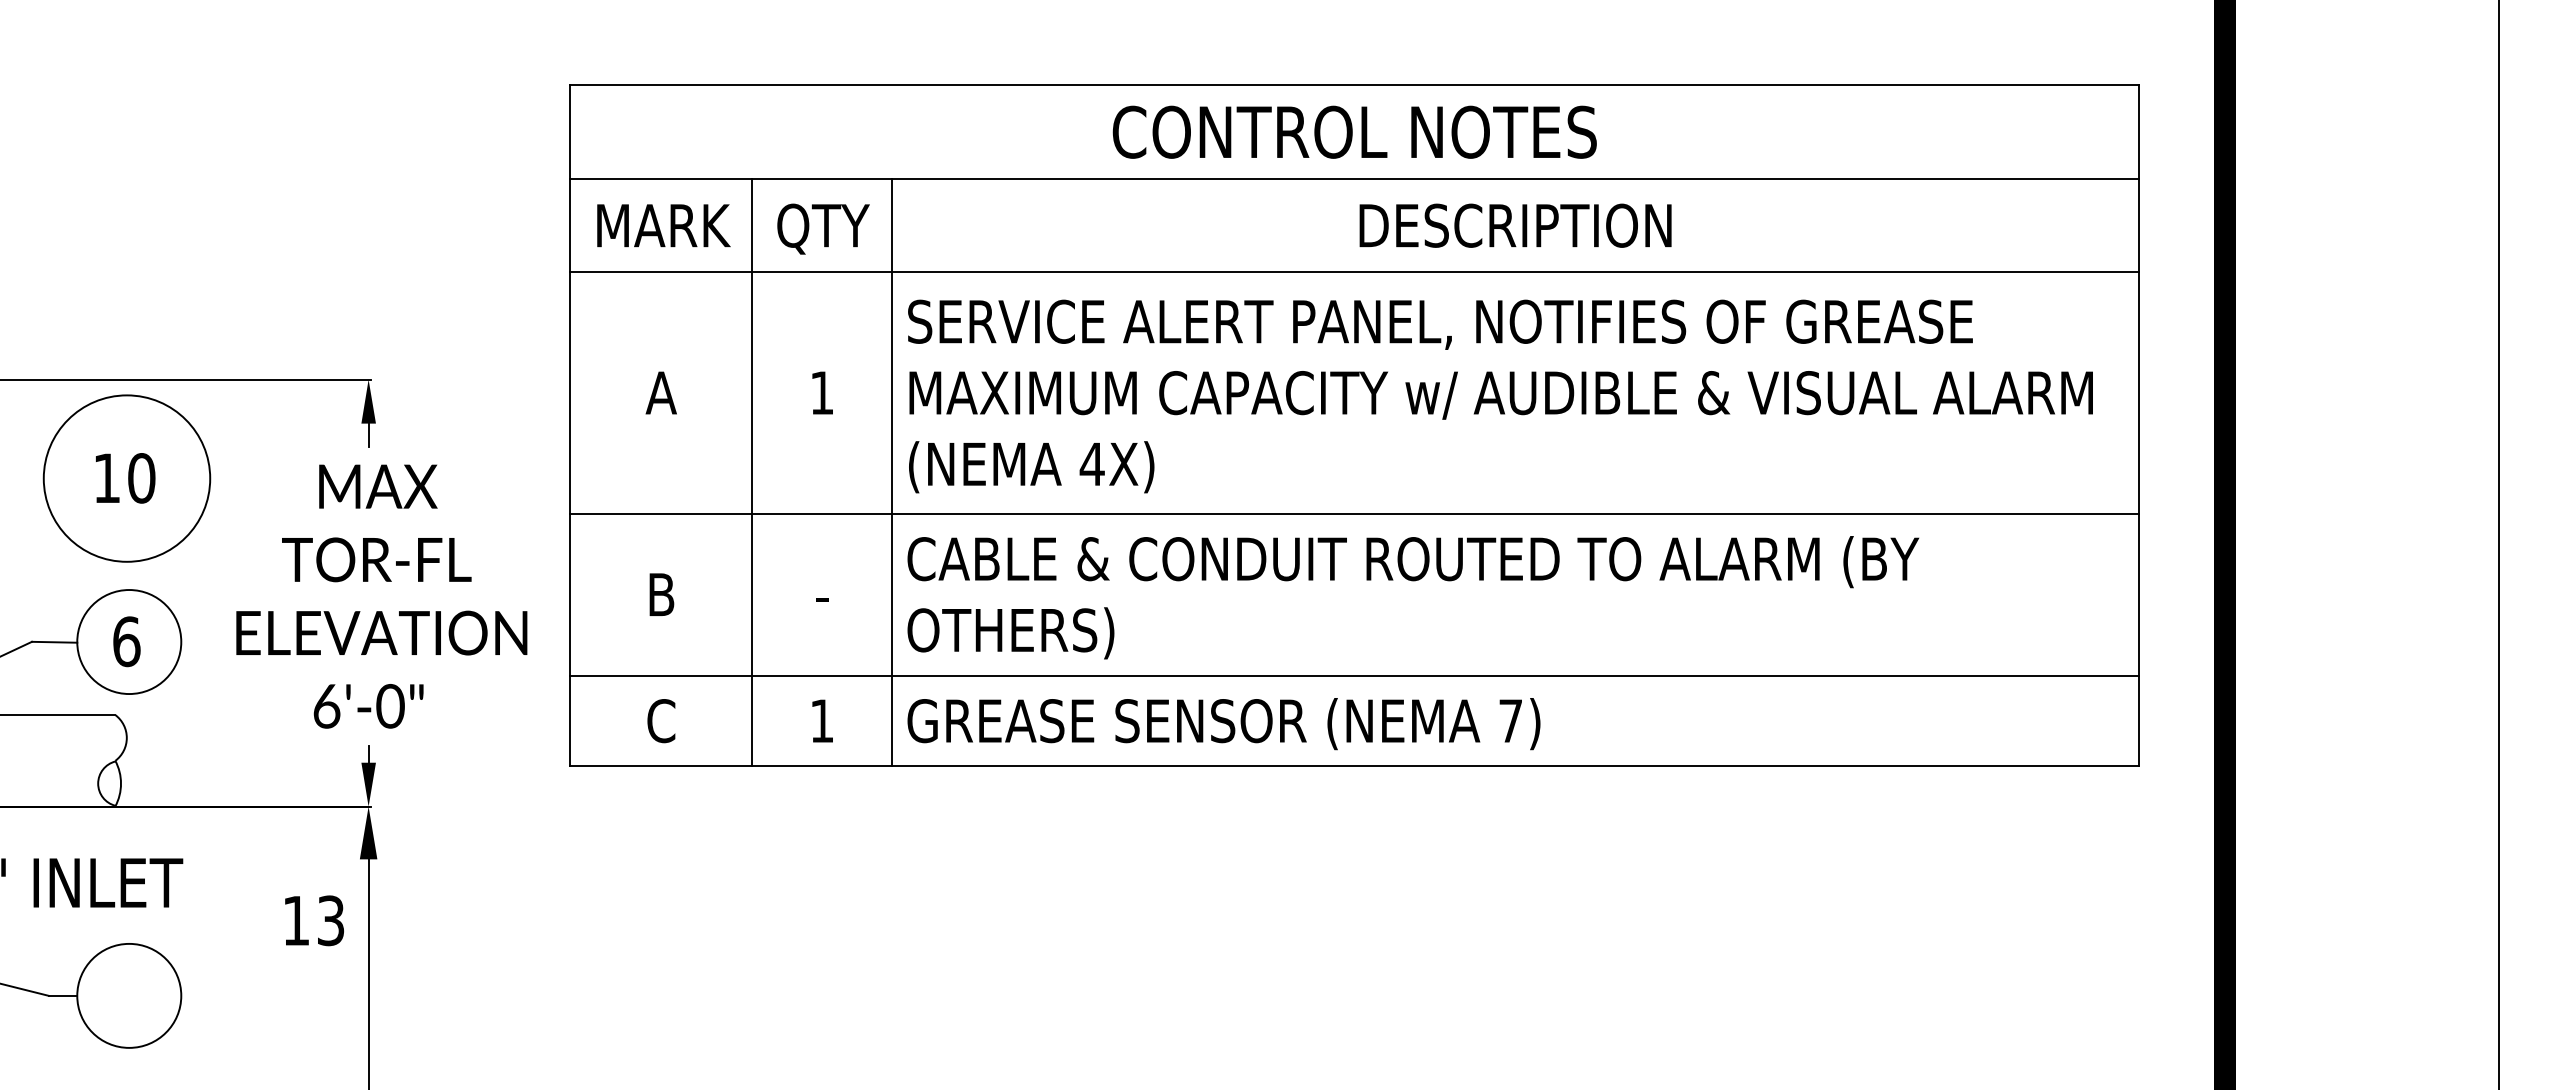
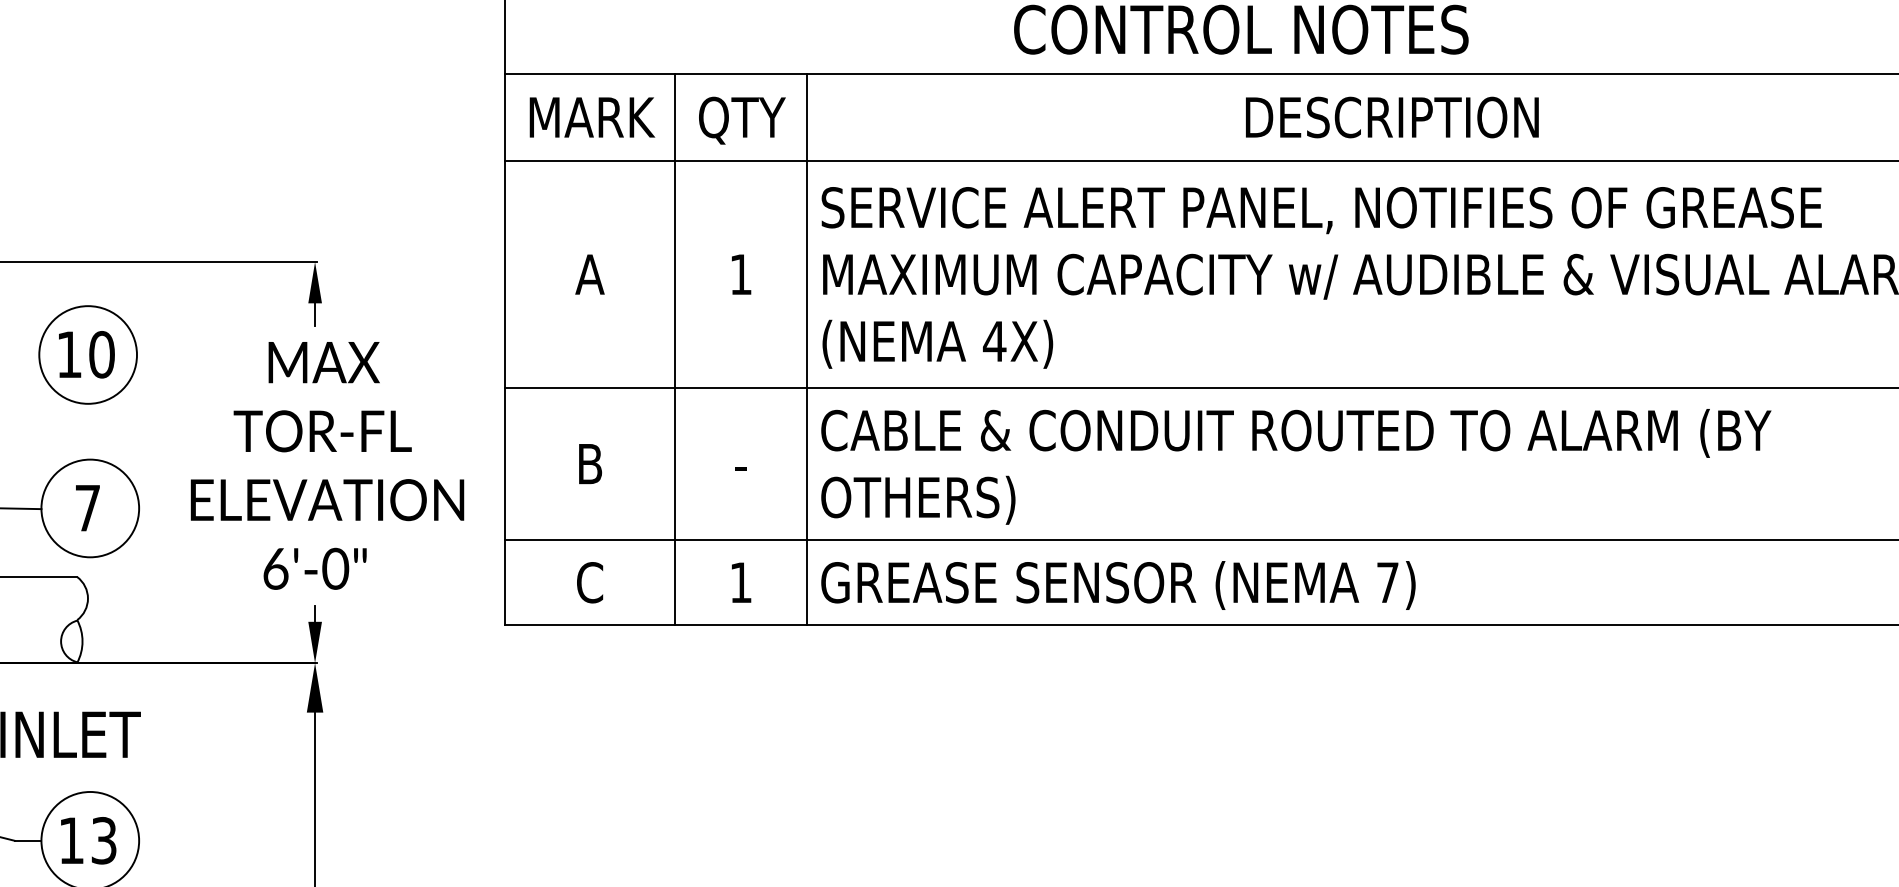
circle: (126, 478) -> (87, 354), size x0.62
text: (126, 641) -> (87, 507), 6 -> 7
text: (314, 920) -> (88, 840), moved

